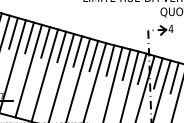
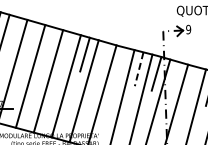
text: (170, 28) -> (188, 29), 4 -> 9
line: (13, 33) -> (13, 34), removed
line: (29, 37) -> (31, 39), removed
line: (45, 42) -> (49, 44), removed
line: (61, 46) -> (67, 49), removed
line: (93, 55) -> (102, 59), removed
line: (109, 60) -> (120, 64), removed
line: (126, 64) -> (139, 69), solid -> dashed
line: (158, 73) -> (174, 78), removed
line: (174, 78) -> (192, 84), removed

